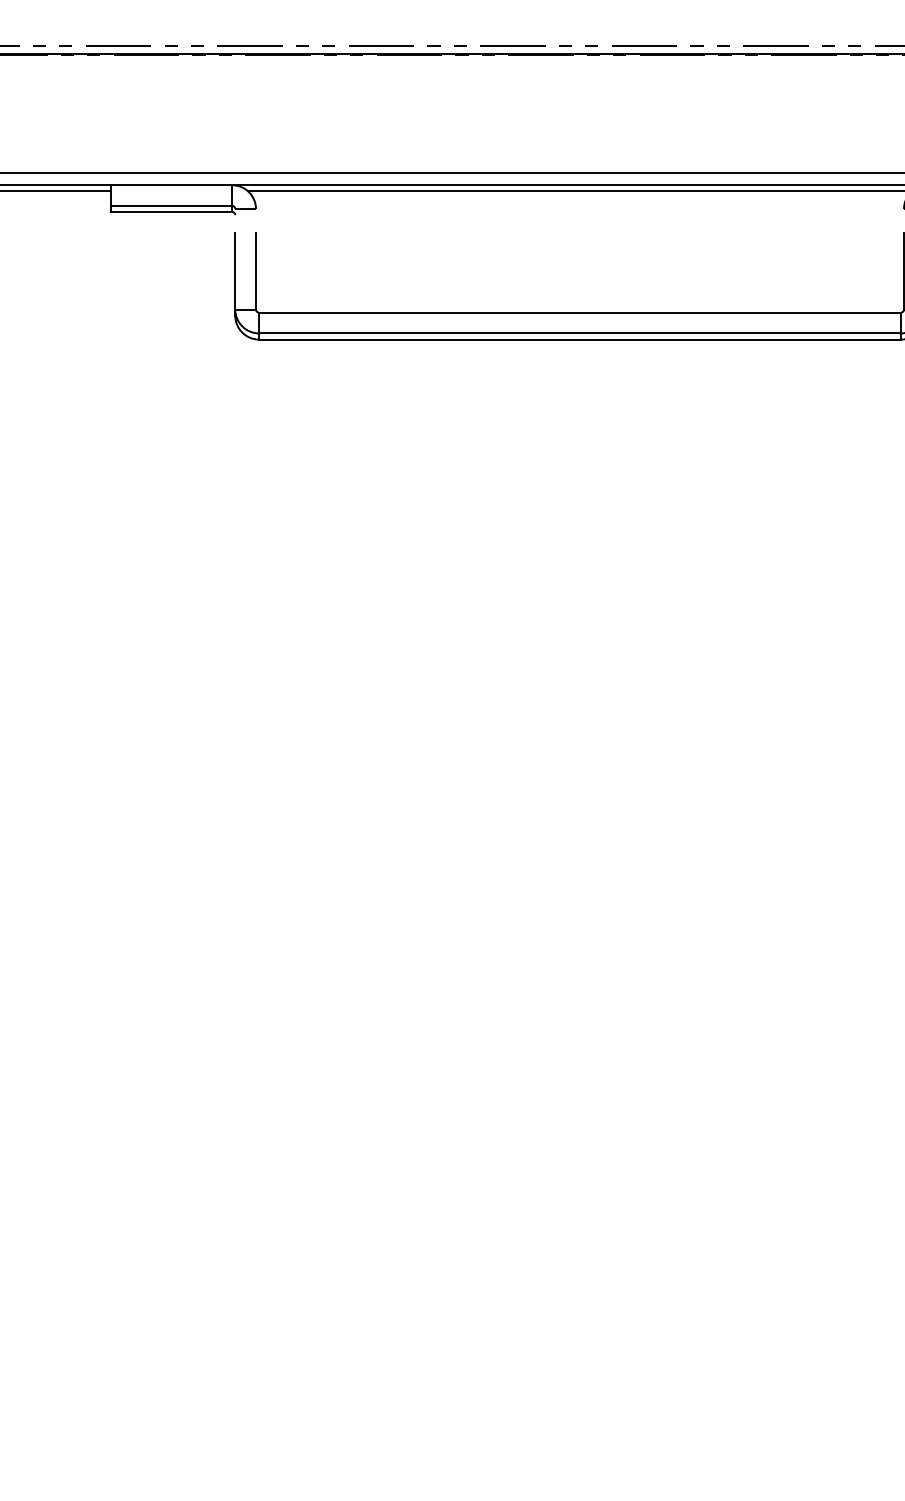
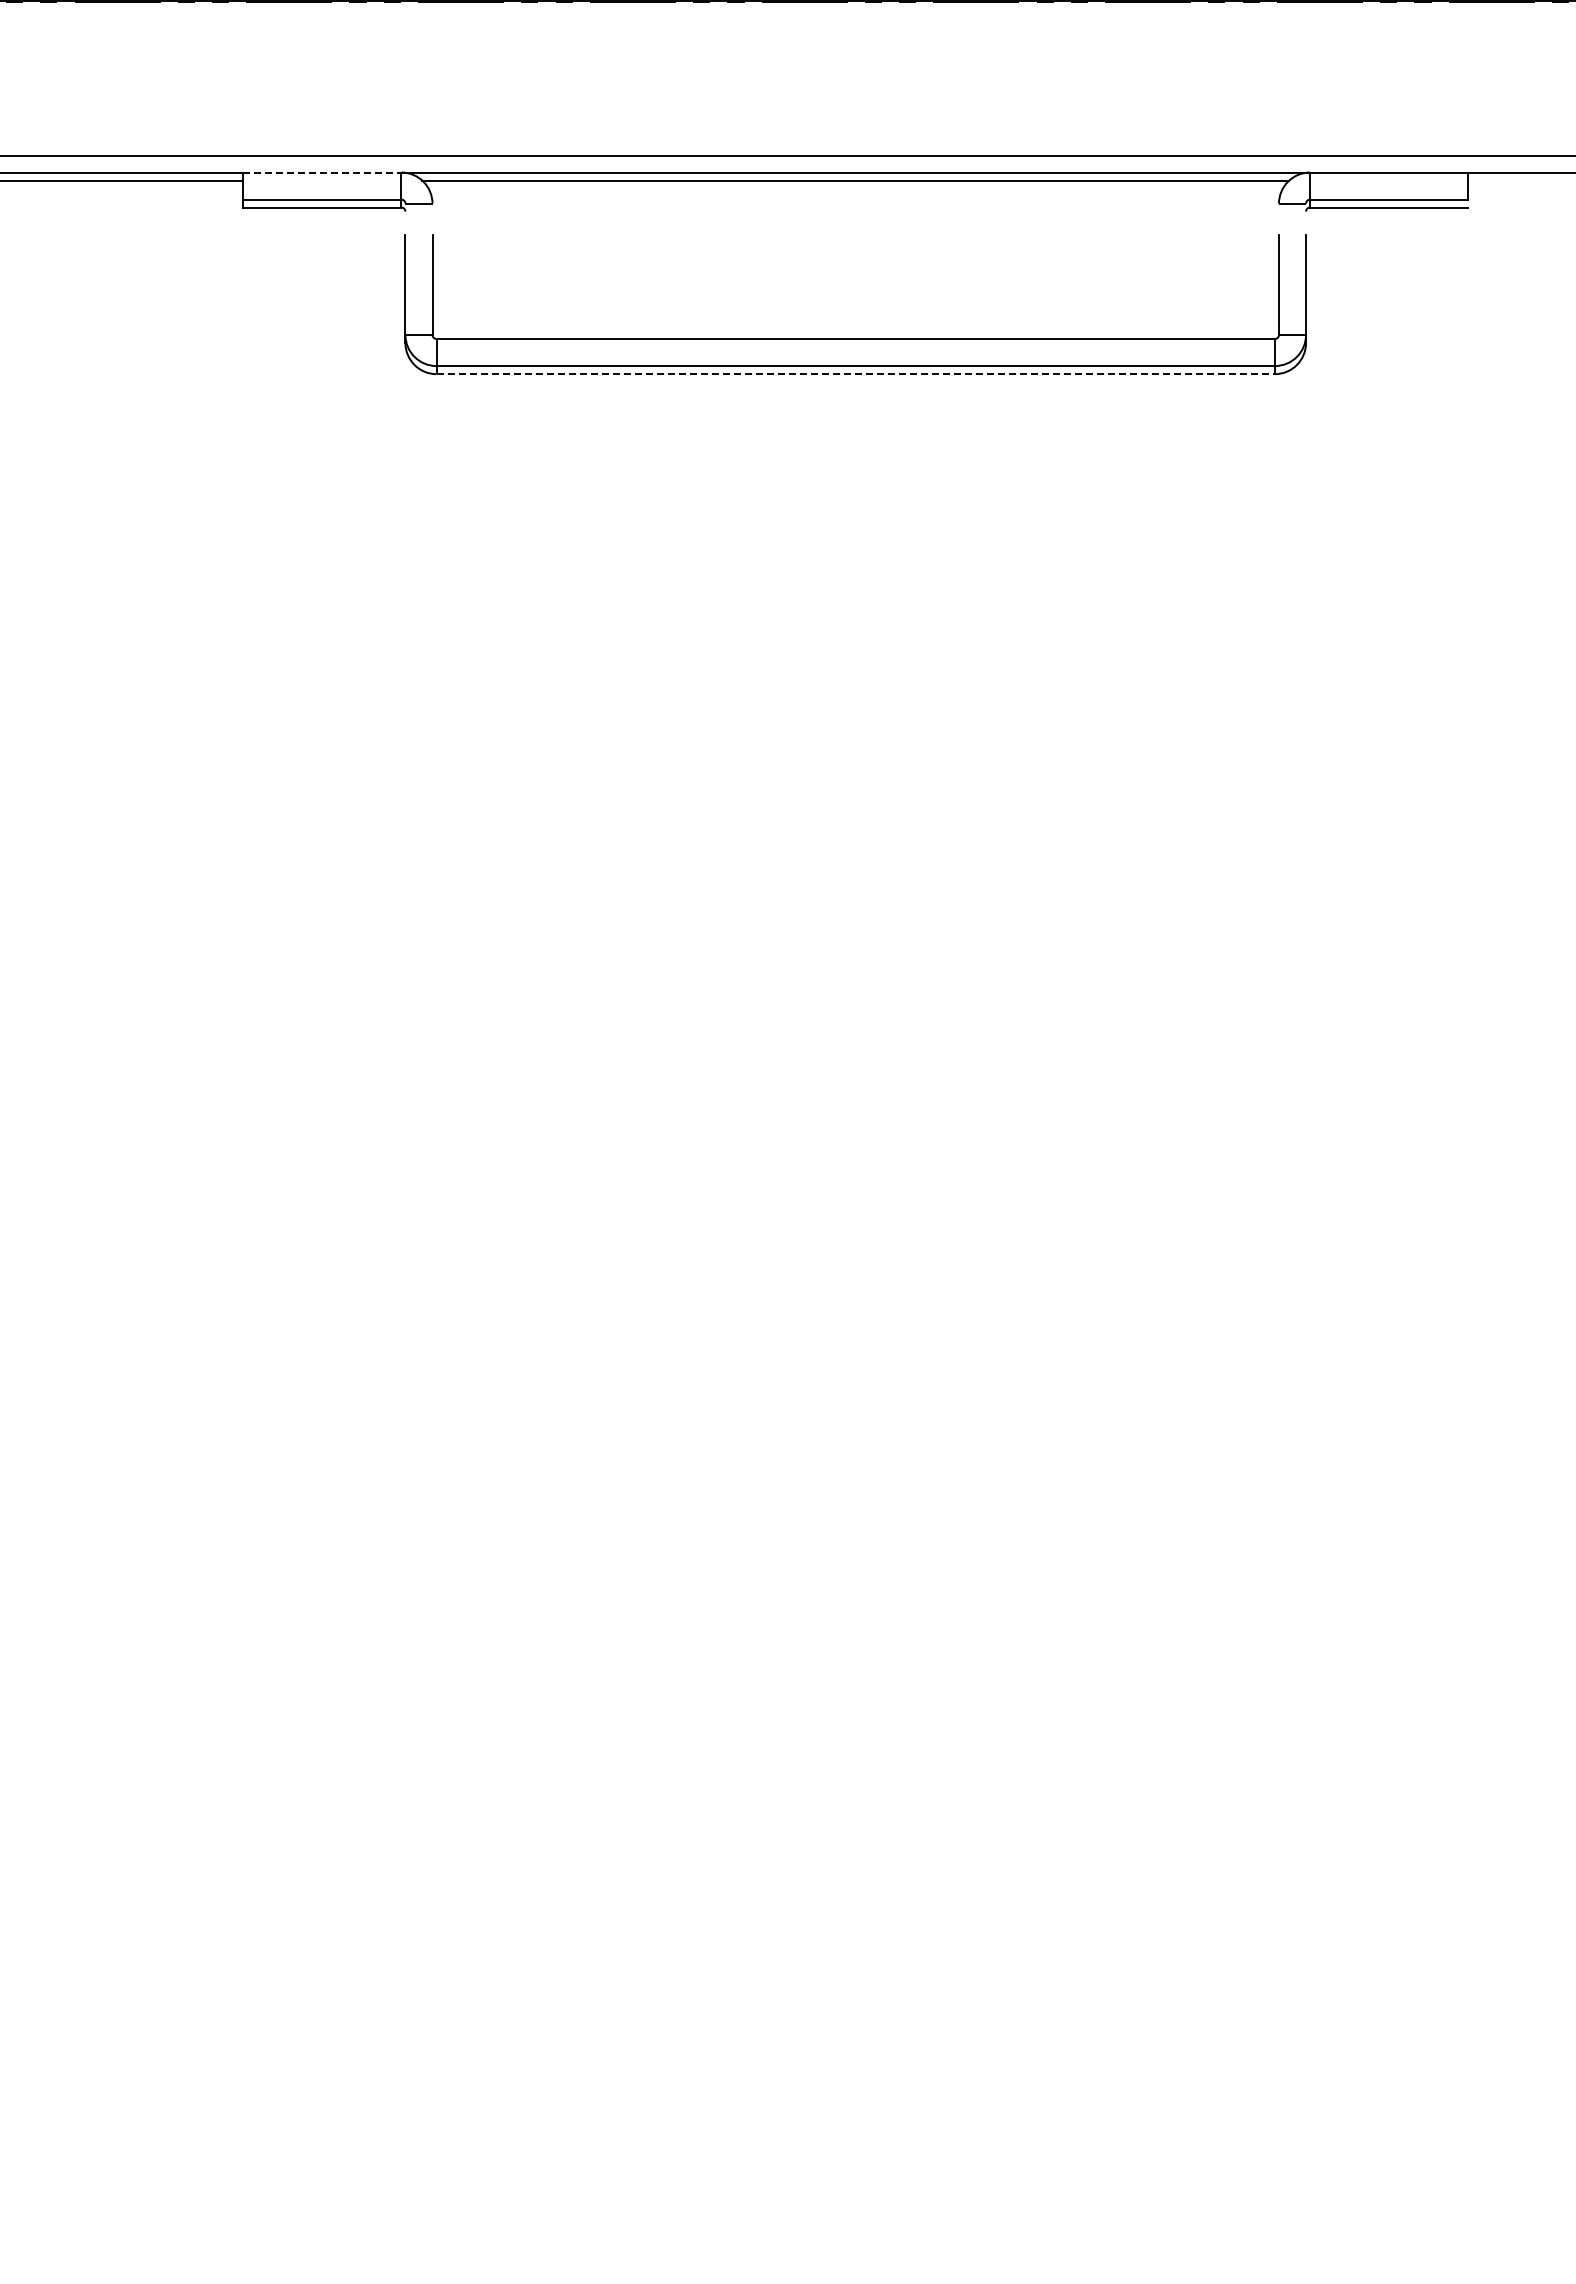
line: (171, 185) -> (322, 172), solid -> dashed
line: (580, 339) -> (856, 374), solid -> dashed

